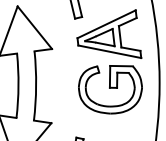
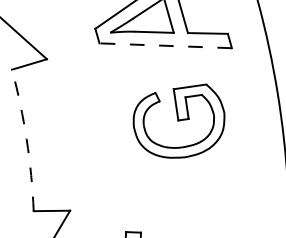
line: (109, 51) -> (164, 45), solid -> dashed
arc: (36, 85) -> (27, 138), solid -> dashed
part: (110, 89) -> (179, 122), size x0.7

